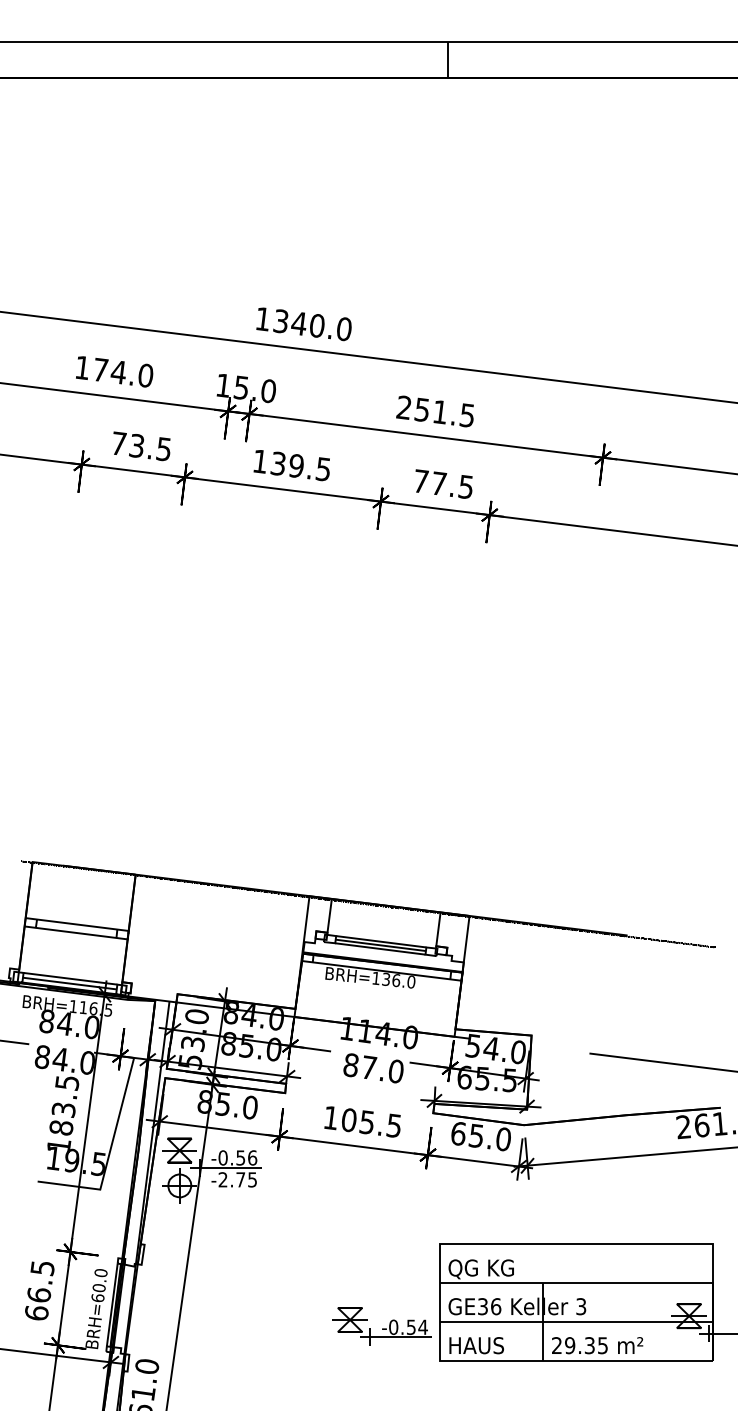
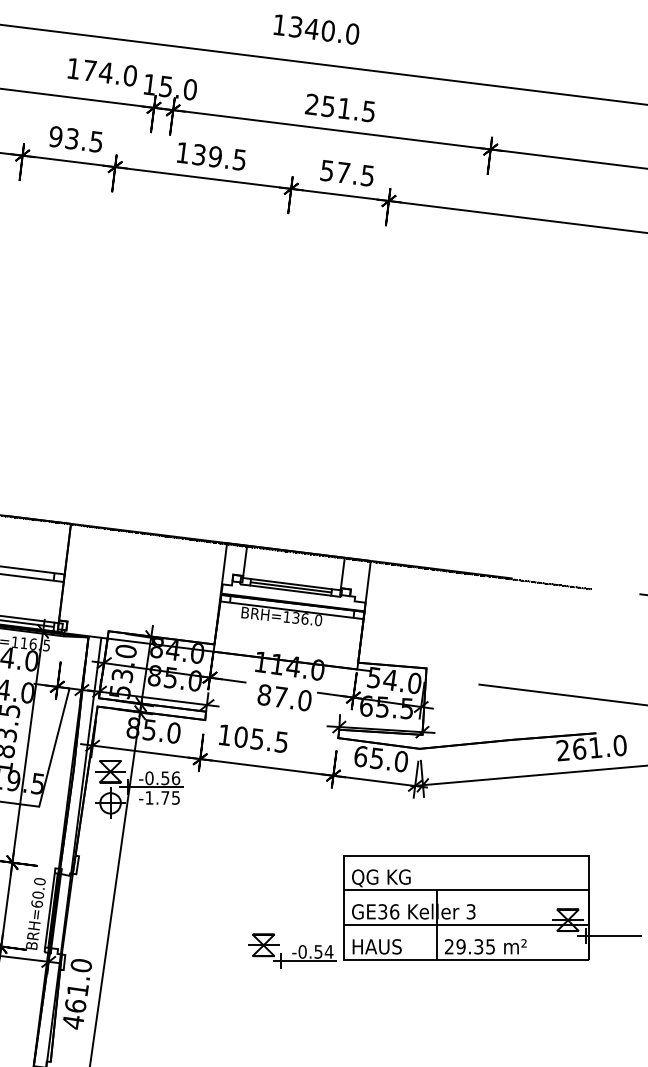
text: (303, 324) -> (315, 29), moved
text: (114, 371) -> (102, 72), moved
text: (118, 443) -> (55, 136), 73.5 -> 93.5
text: (420, 481) -> (326, 170), 77.5 -> 57.5
text: (362, 1121) -> (253, 738), moved
text: (222, 1179) -> (148, 797), -2.75 -> -1.75
part: (381, 1326) -> (291, 951), moved

